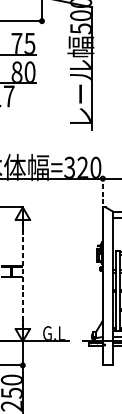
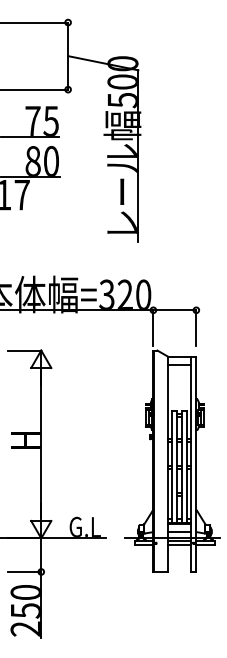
line: (102, 190) -> (153, 327), dashed -> solid
line: (22, 274) -> (41, 444), dashed -> solid

